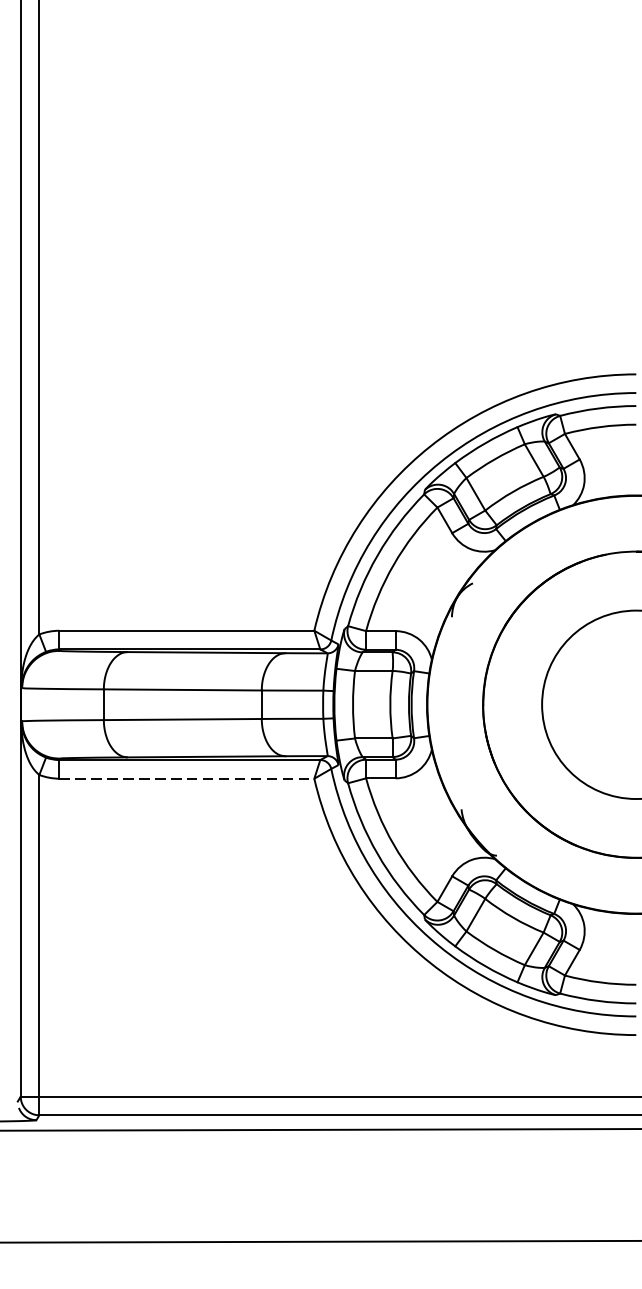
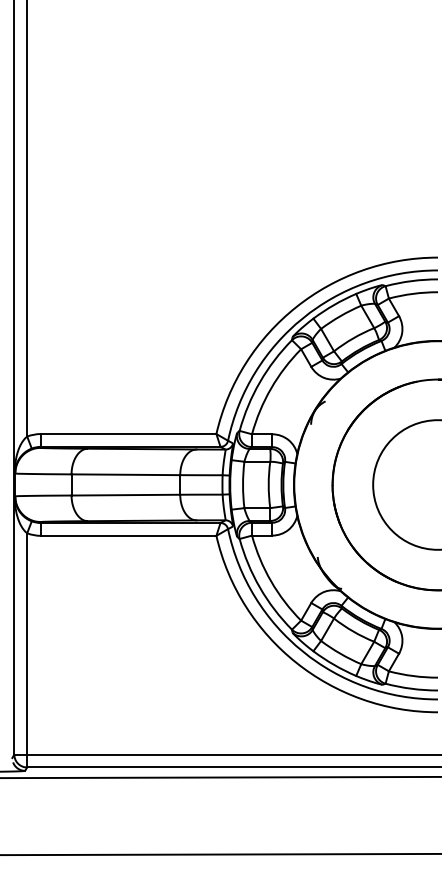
line: (186, 778) -> (128, 535), dashed -> solid

